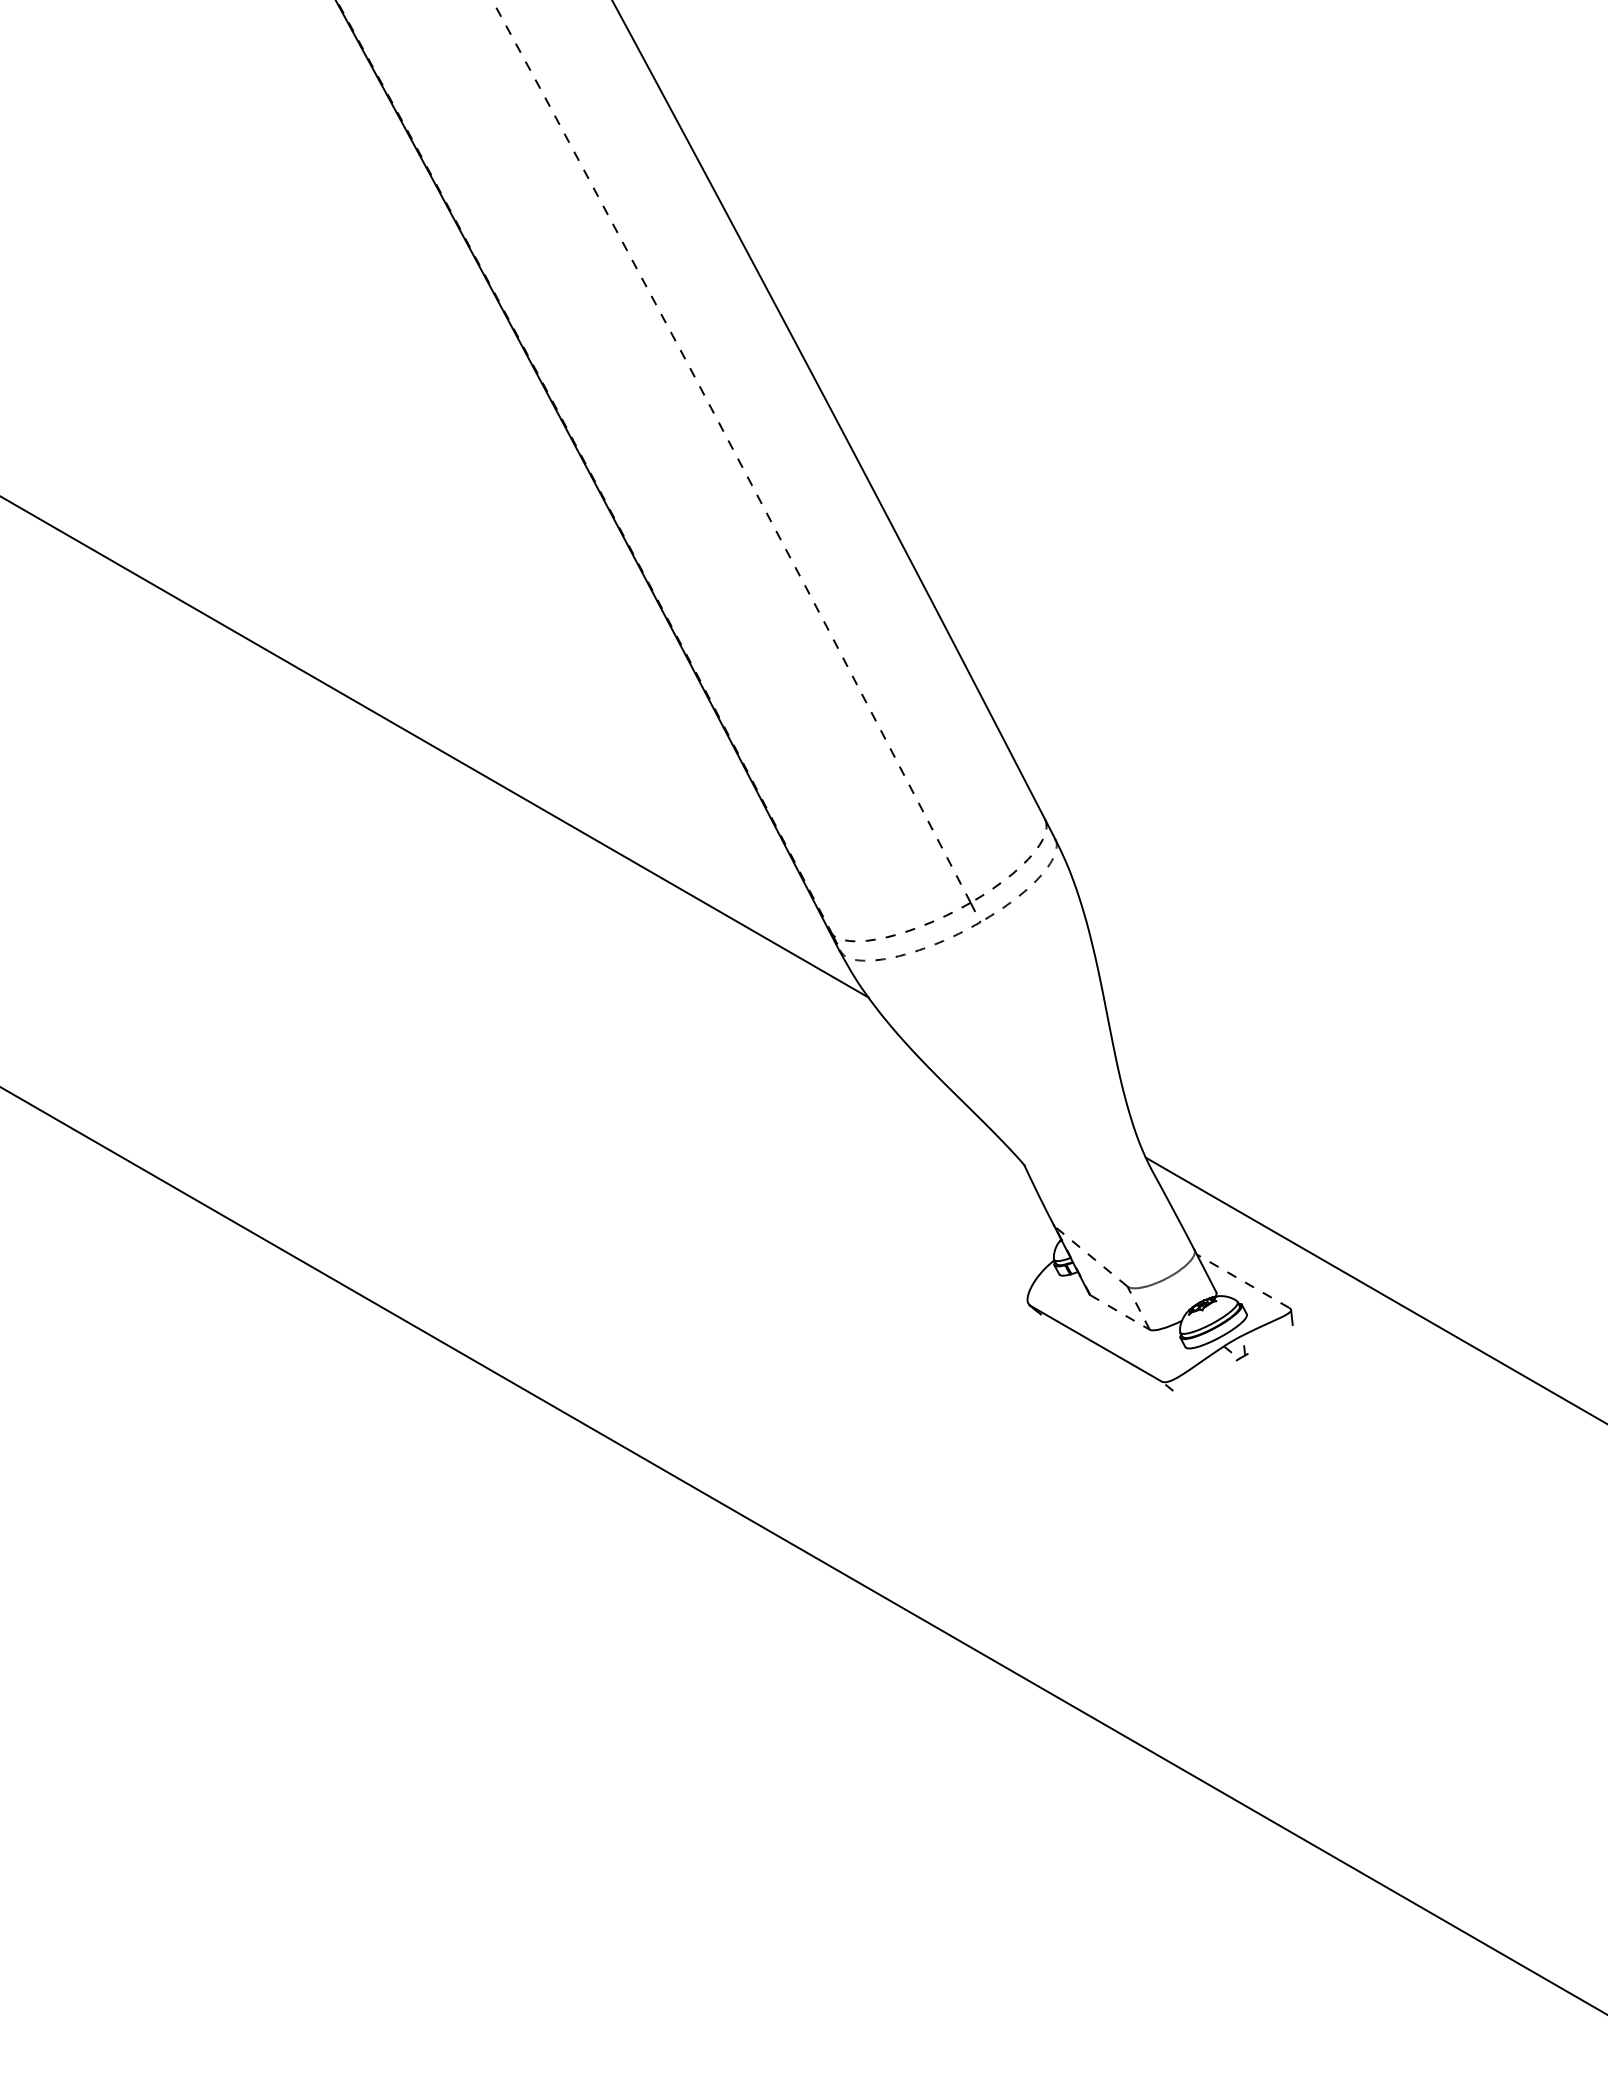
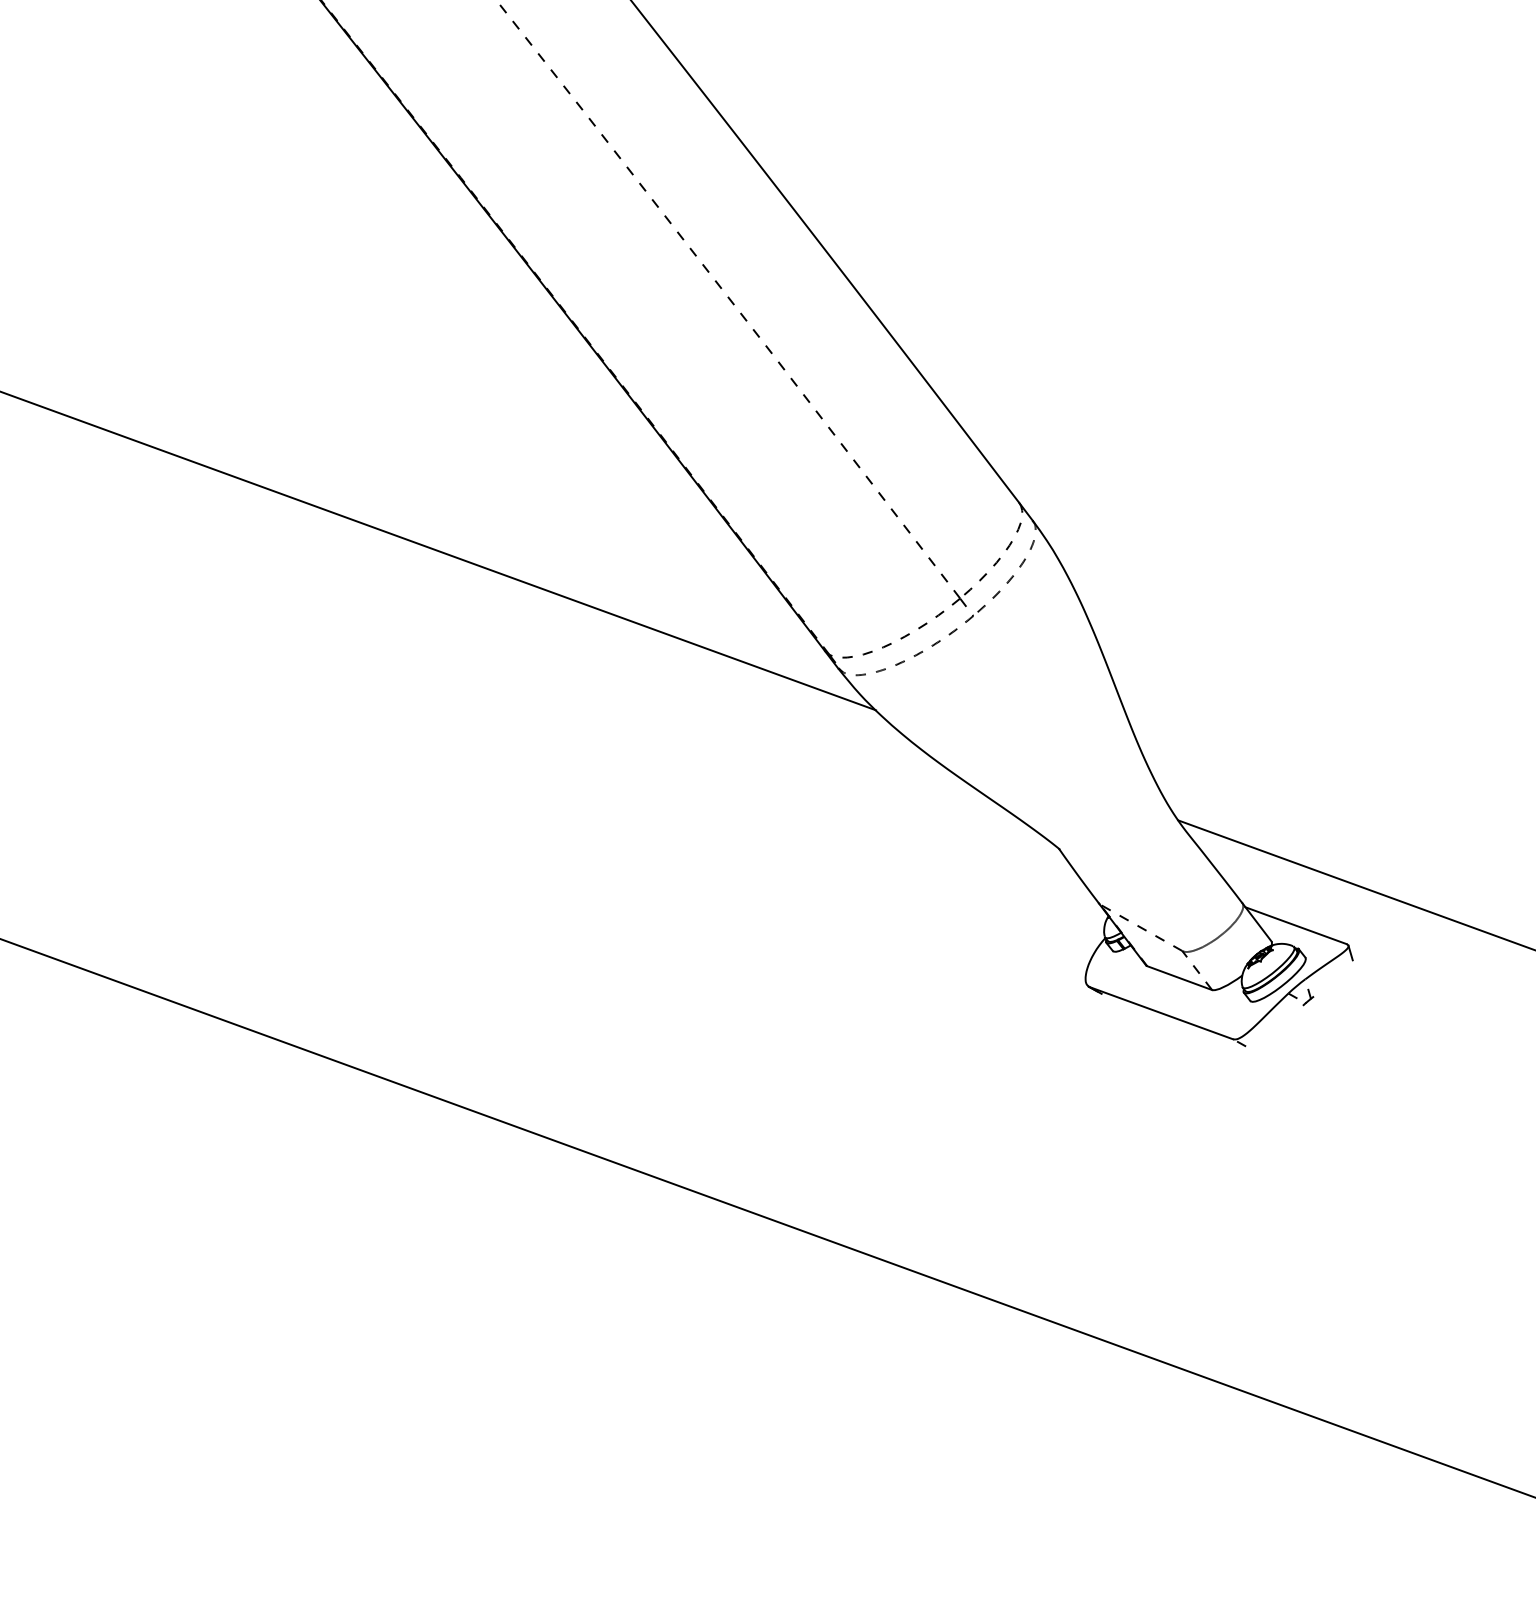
line: (1243, 1281) -> (1296, 925), dashed -> solid
line: (1120, 1312) -> (1180, 978), dashed -> solid

